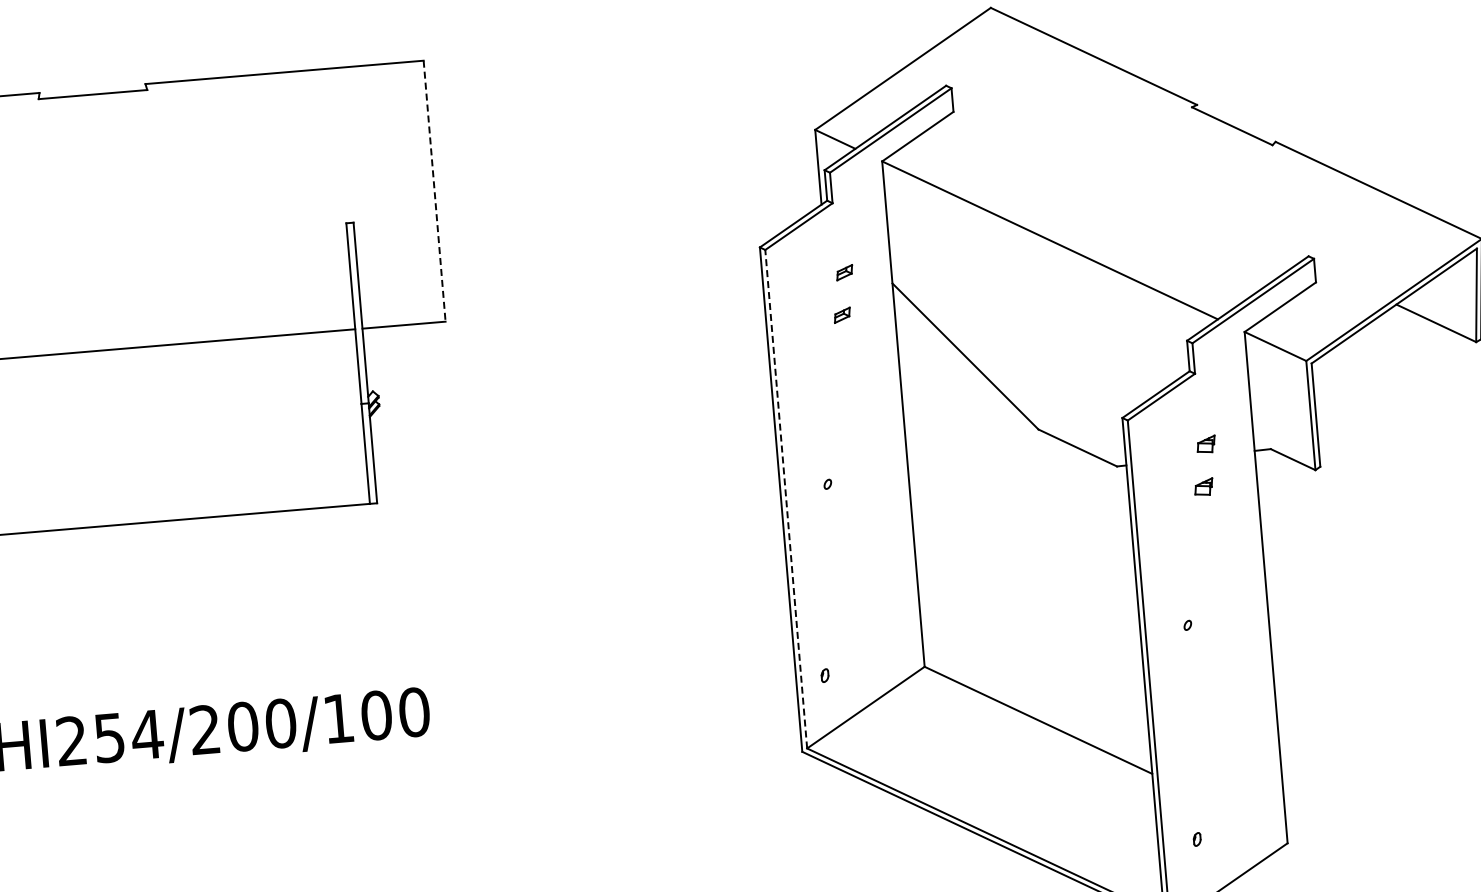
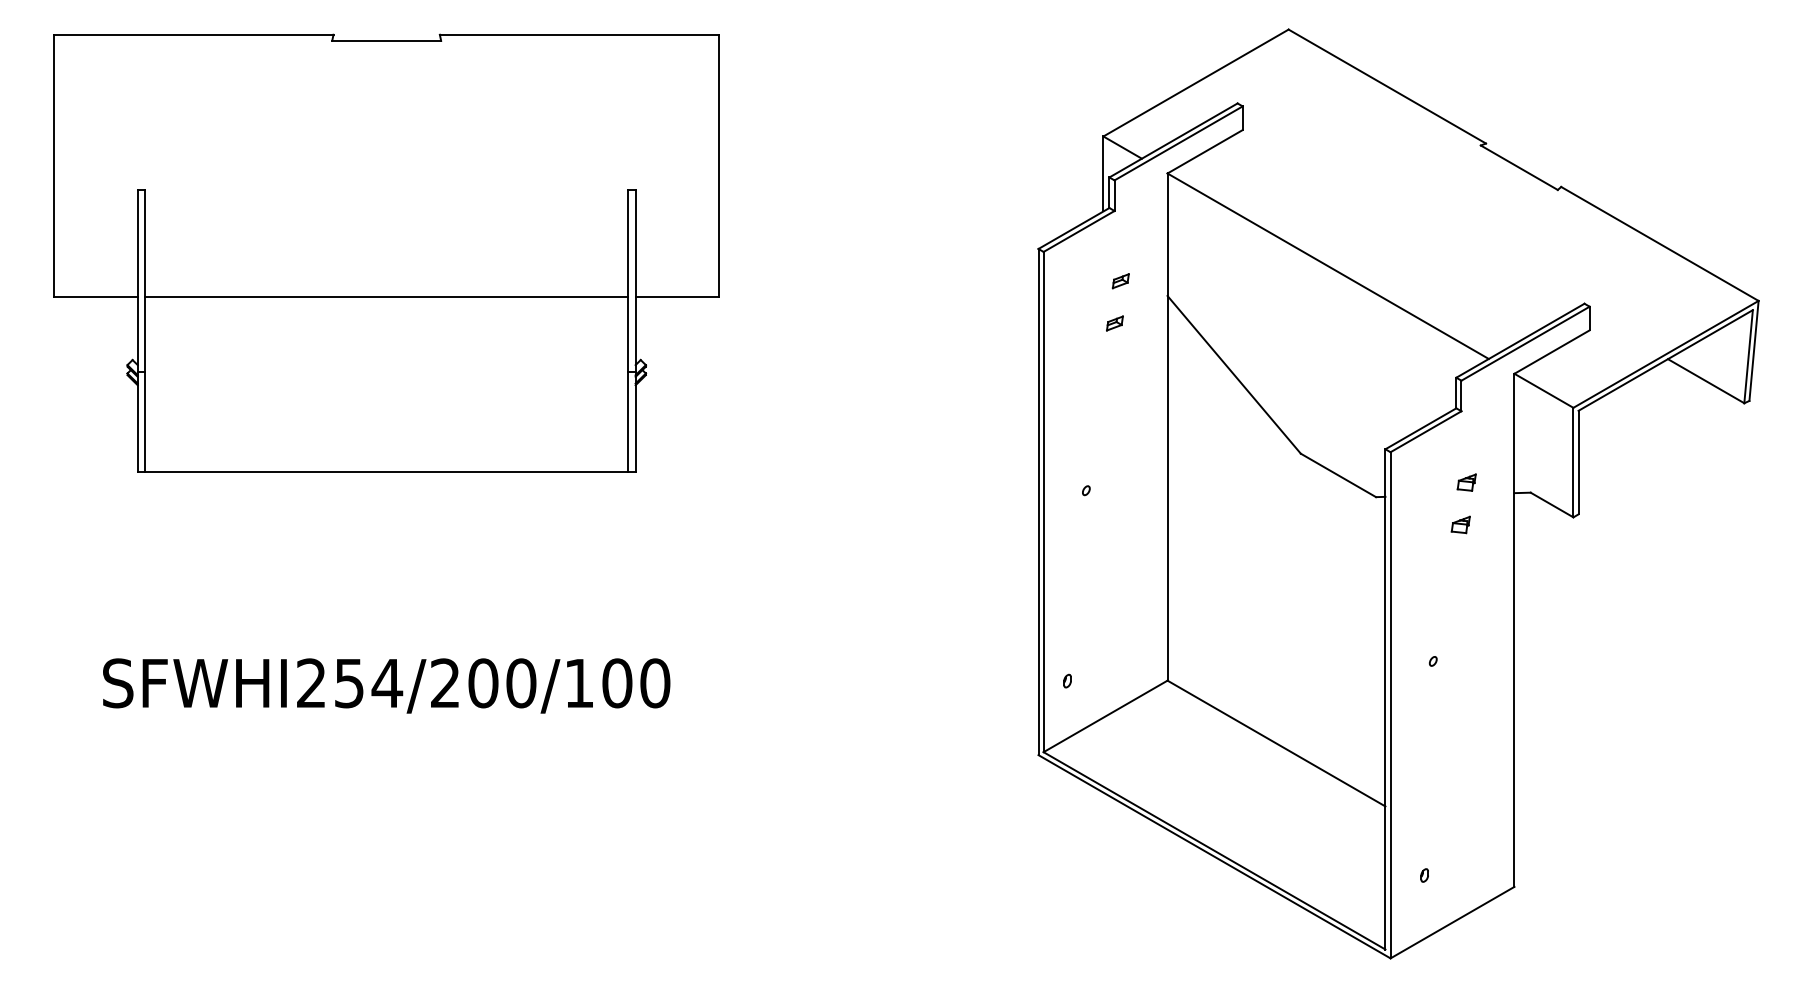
line: (435, 190) -> (719, 165), dashed -> solid
line: (786, 498) -> (1043, 501), dashed -> solid

